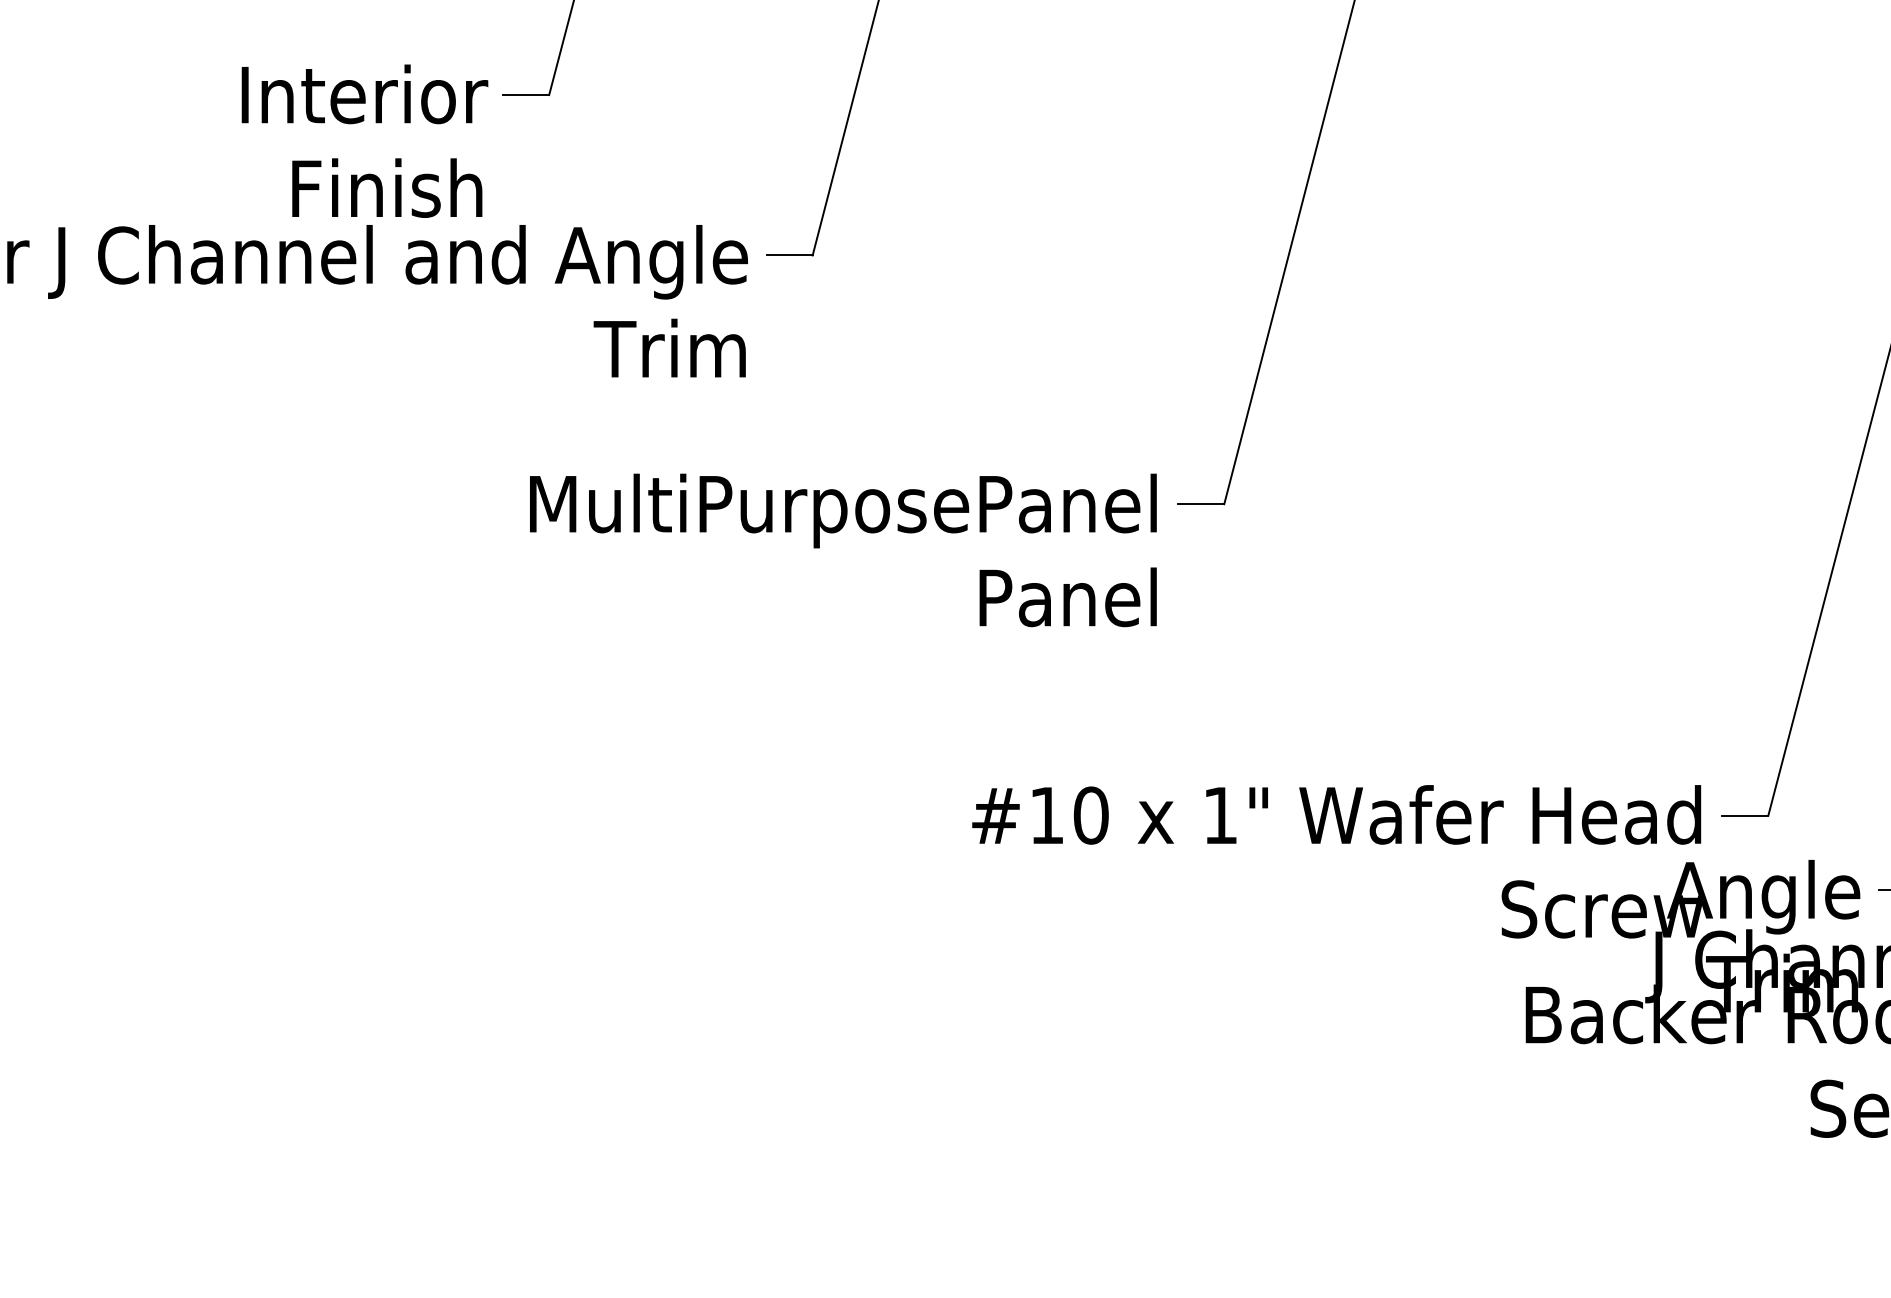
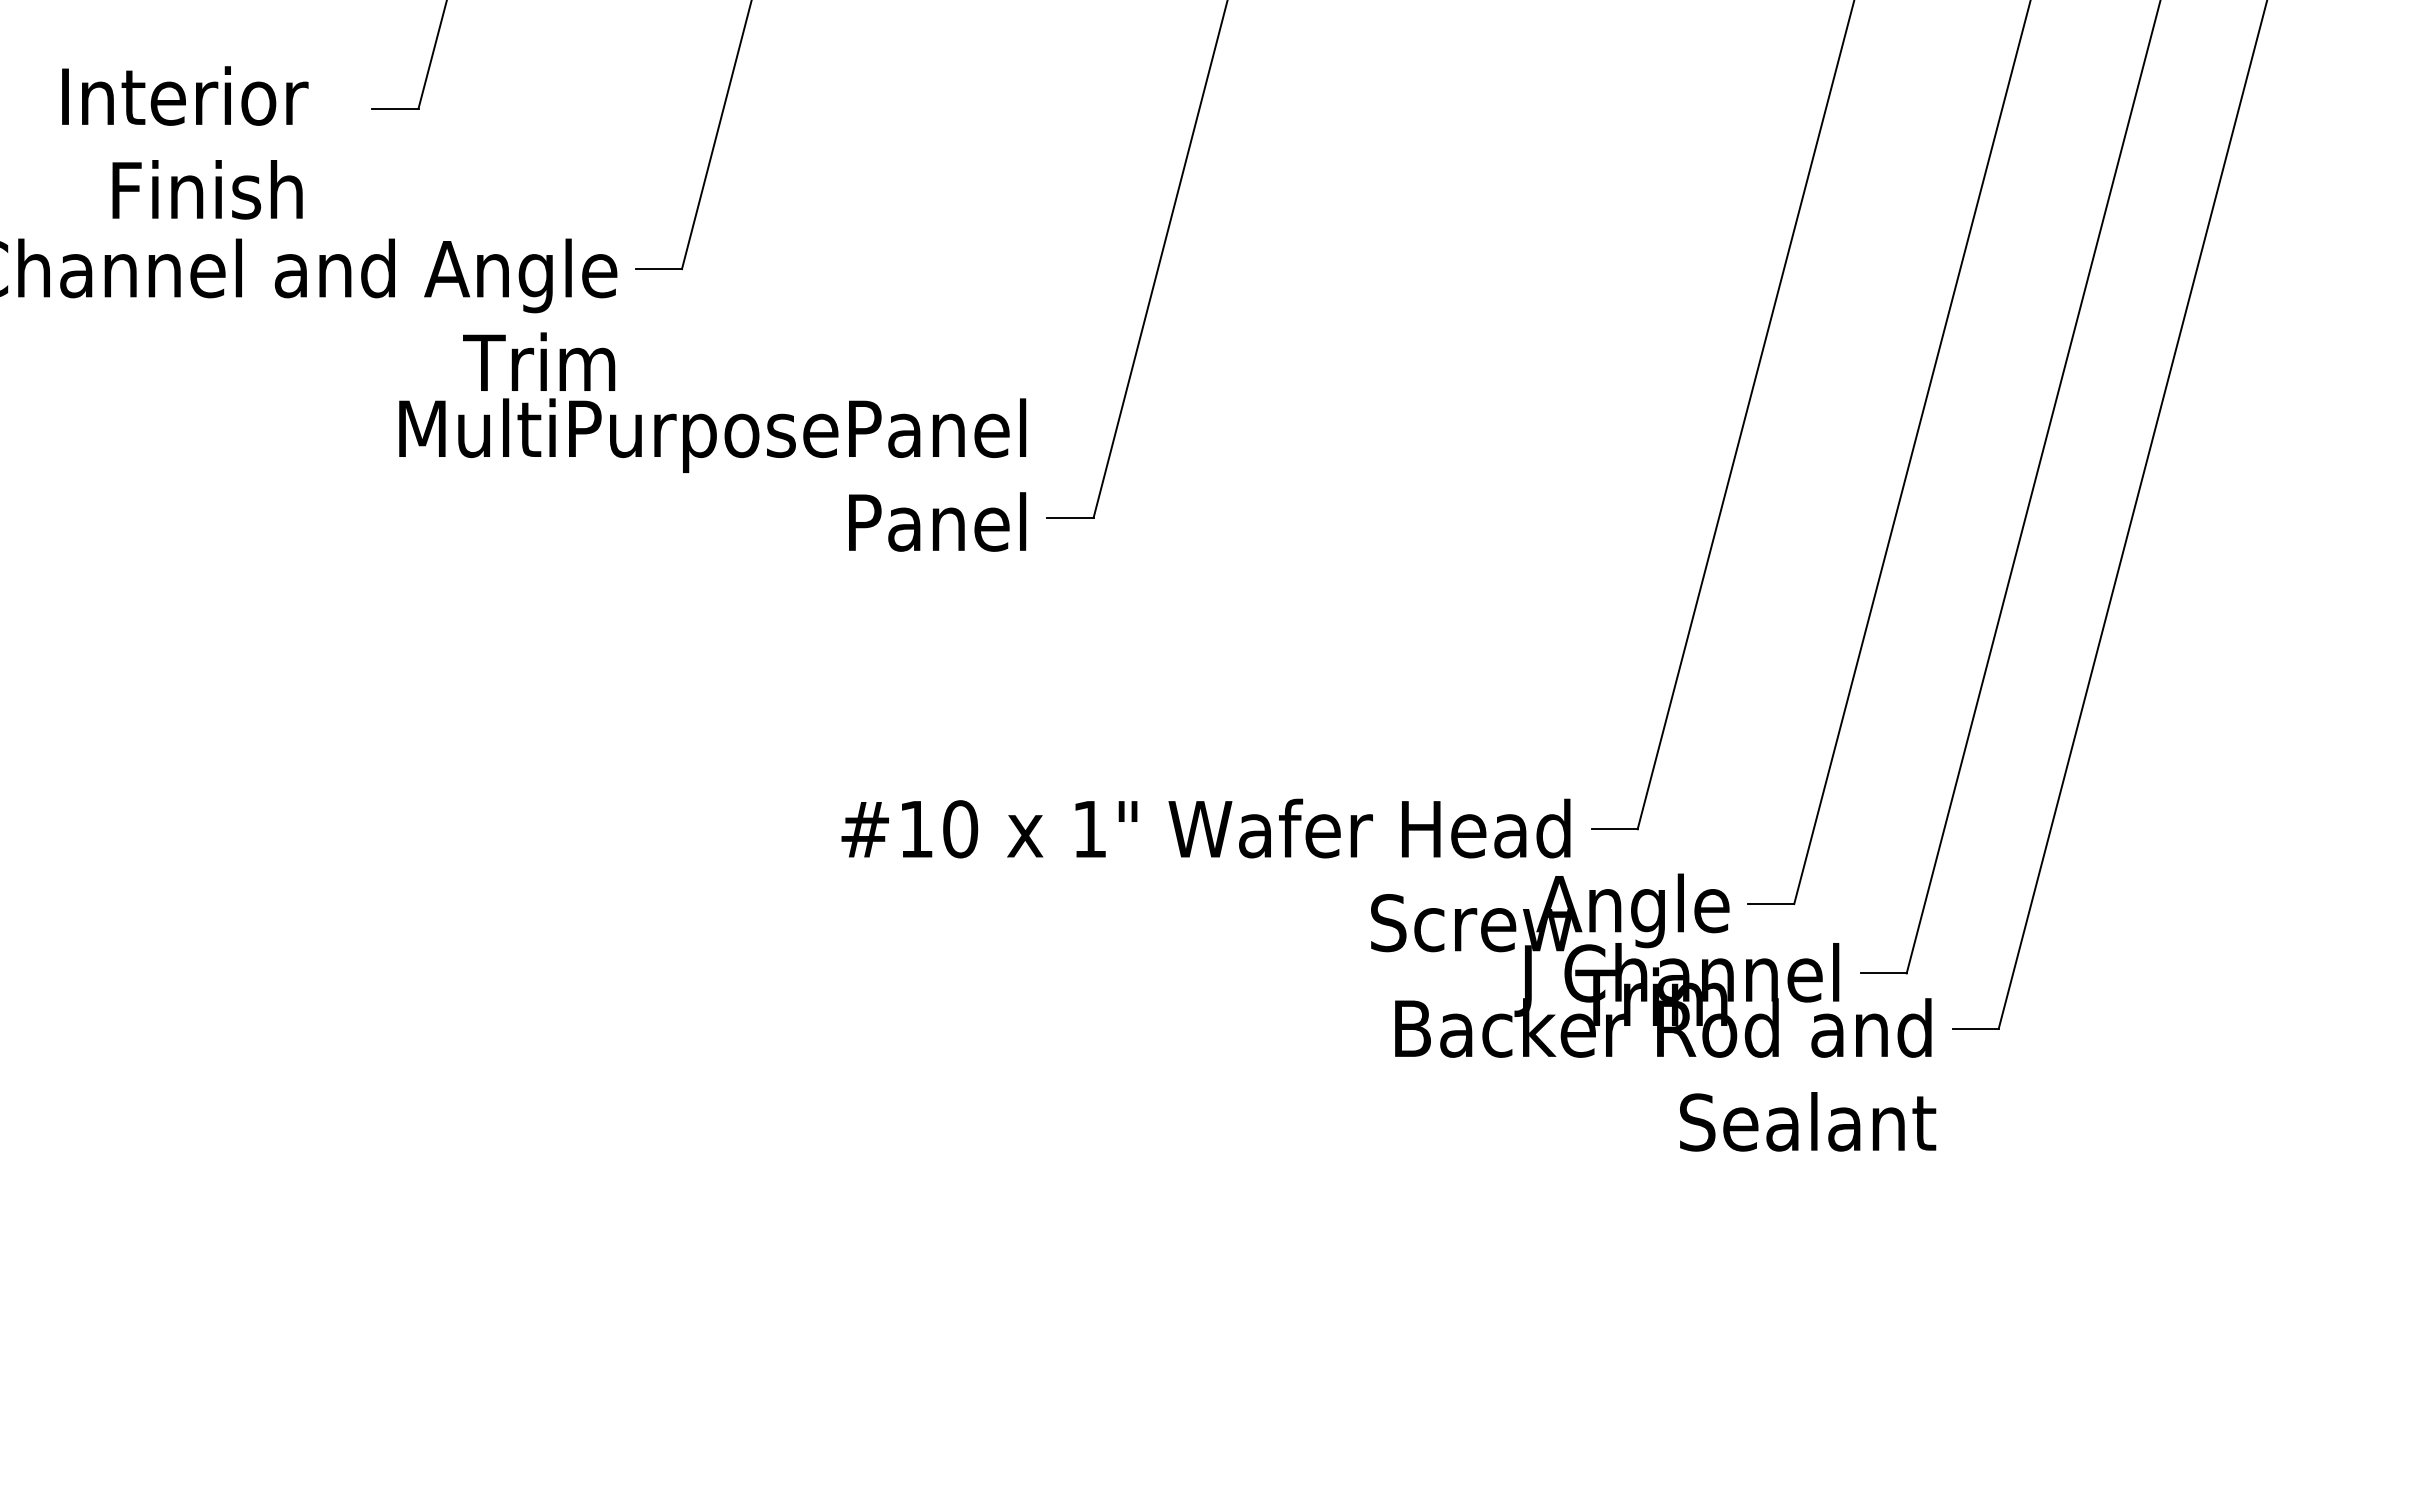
text: (365, 140) -> (185, 142), moved
text: (843, 549) -> (712, 474), moved

